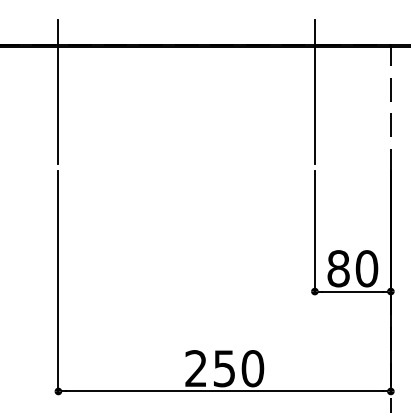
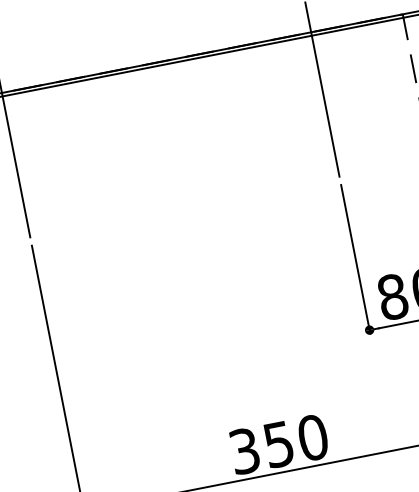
text: (195, 368) -> (243, 451), 250 -> 350

